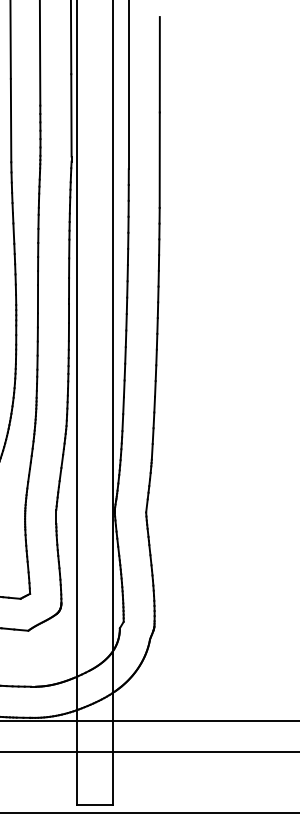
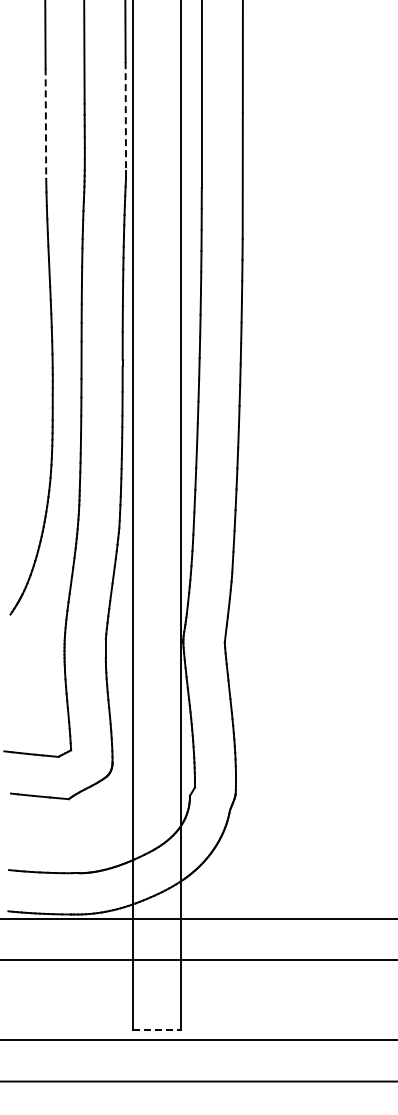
line: (71, 115) -> (125, 116), solid -> dashed
line: (10, 121) -> (45, 124), solid -> dashed
line: (95, 805) -> (157, 1030), solid -> dashed

